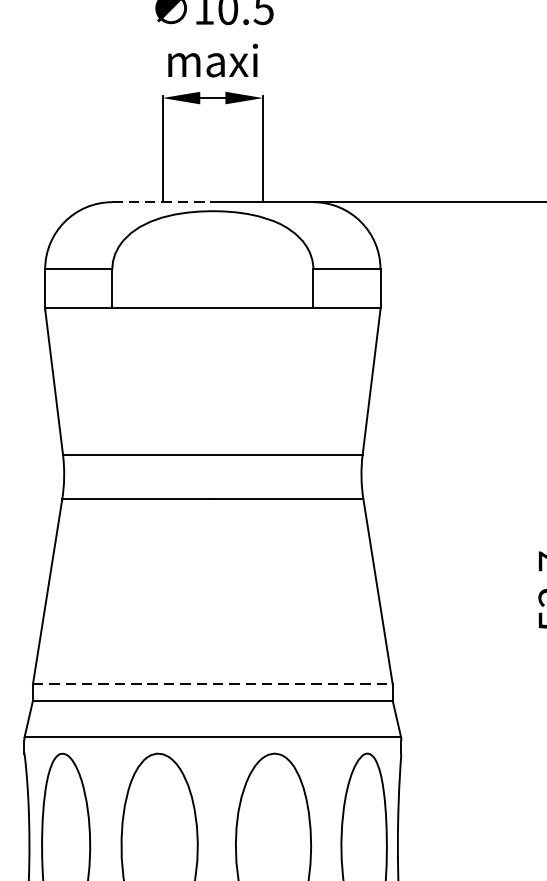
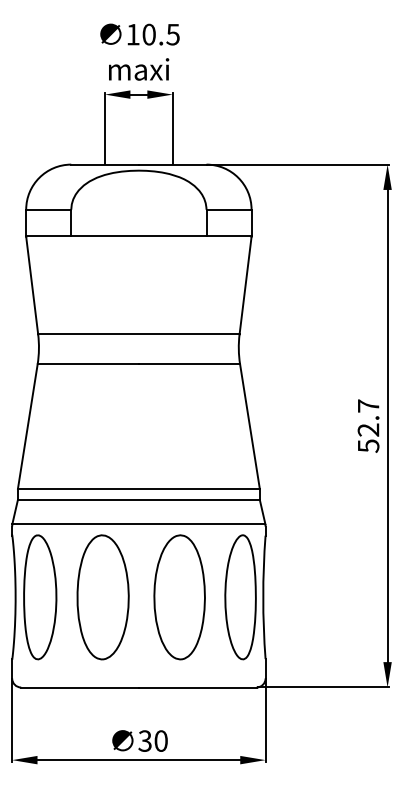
line: (163, 202) -> (105, 164), dashed -> solid
line: (212, 684) -> (138, 488), dashed -> solid

